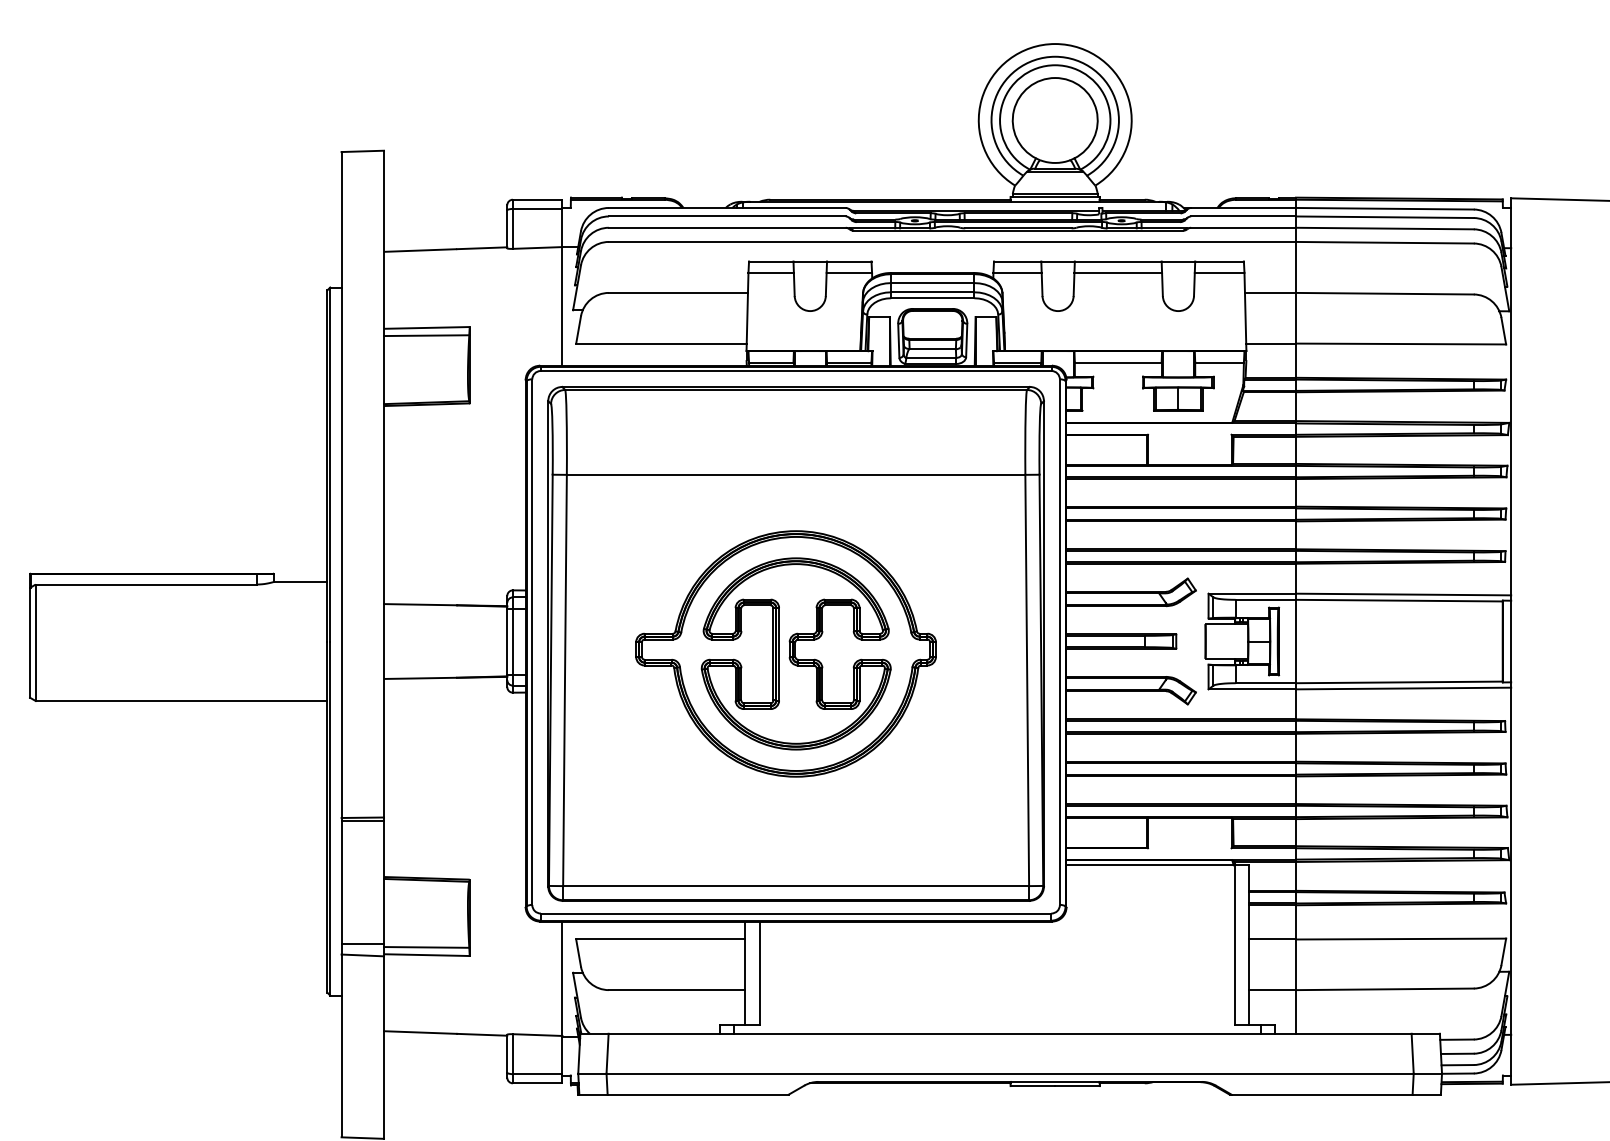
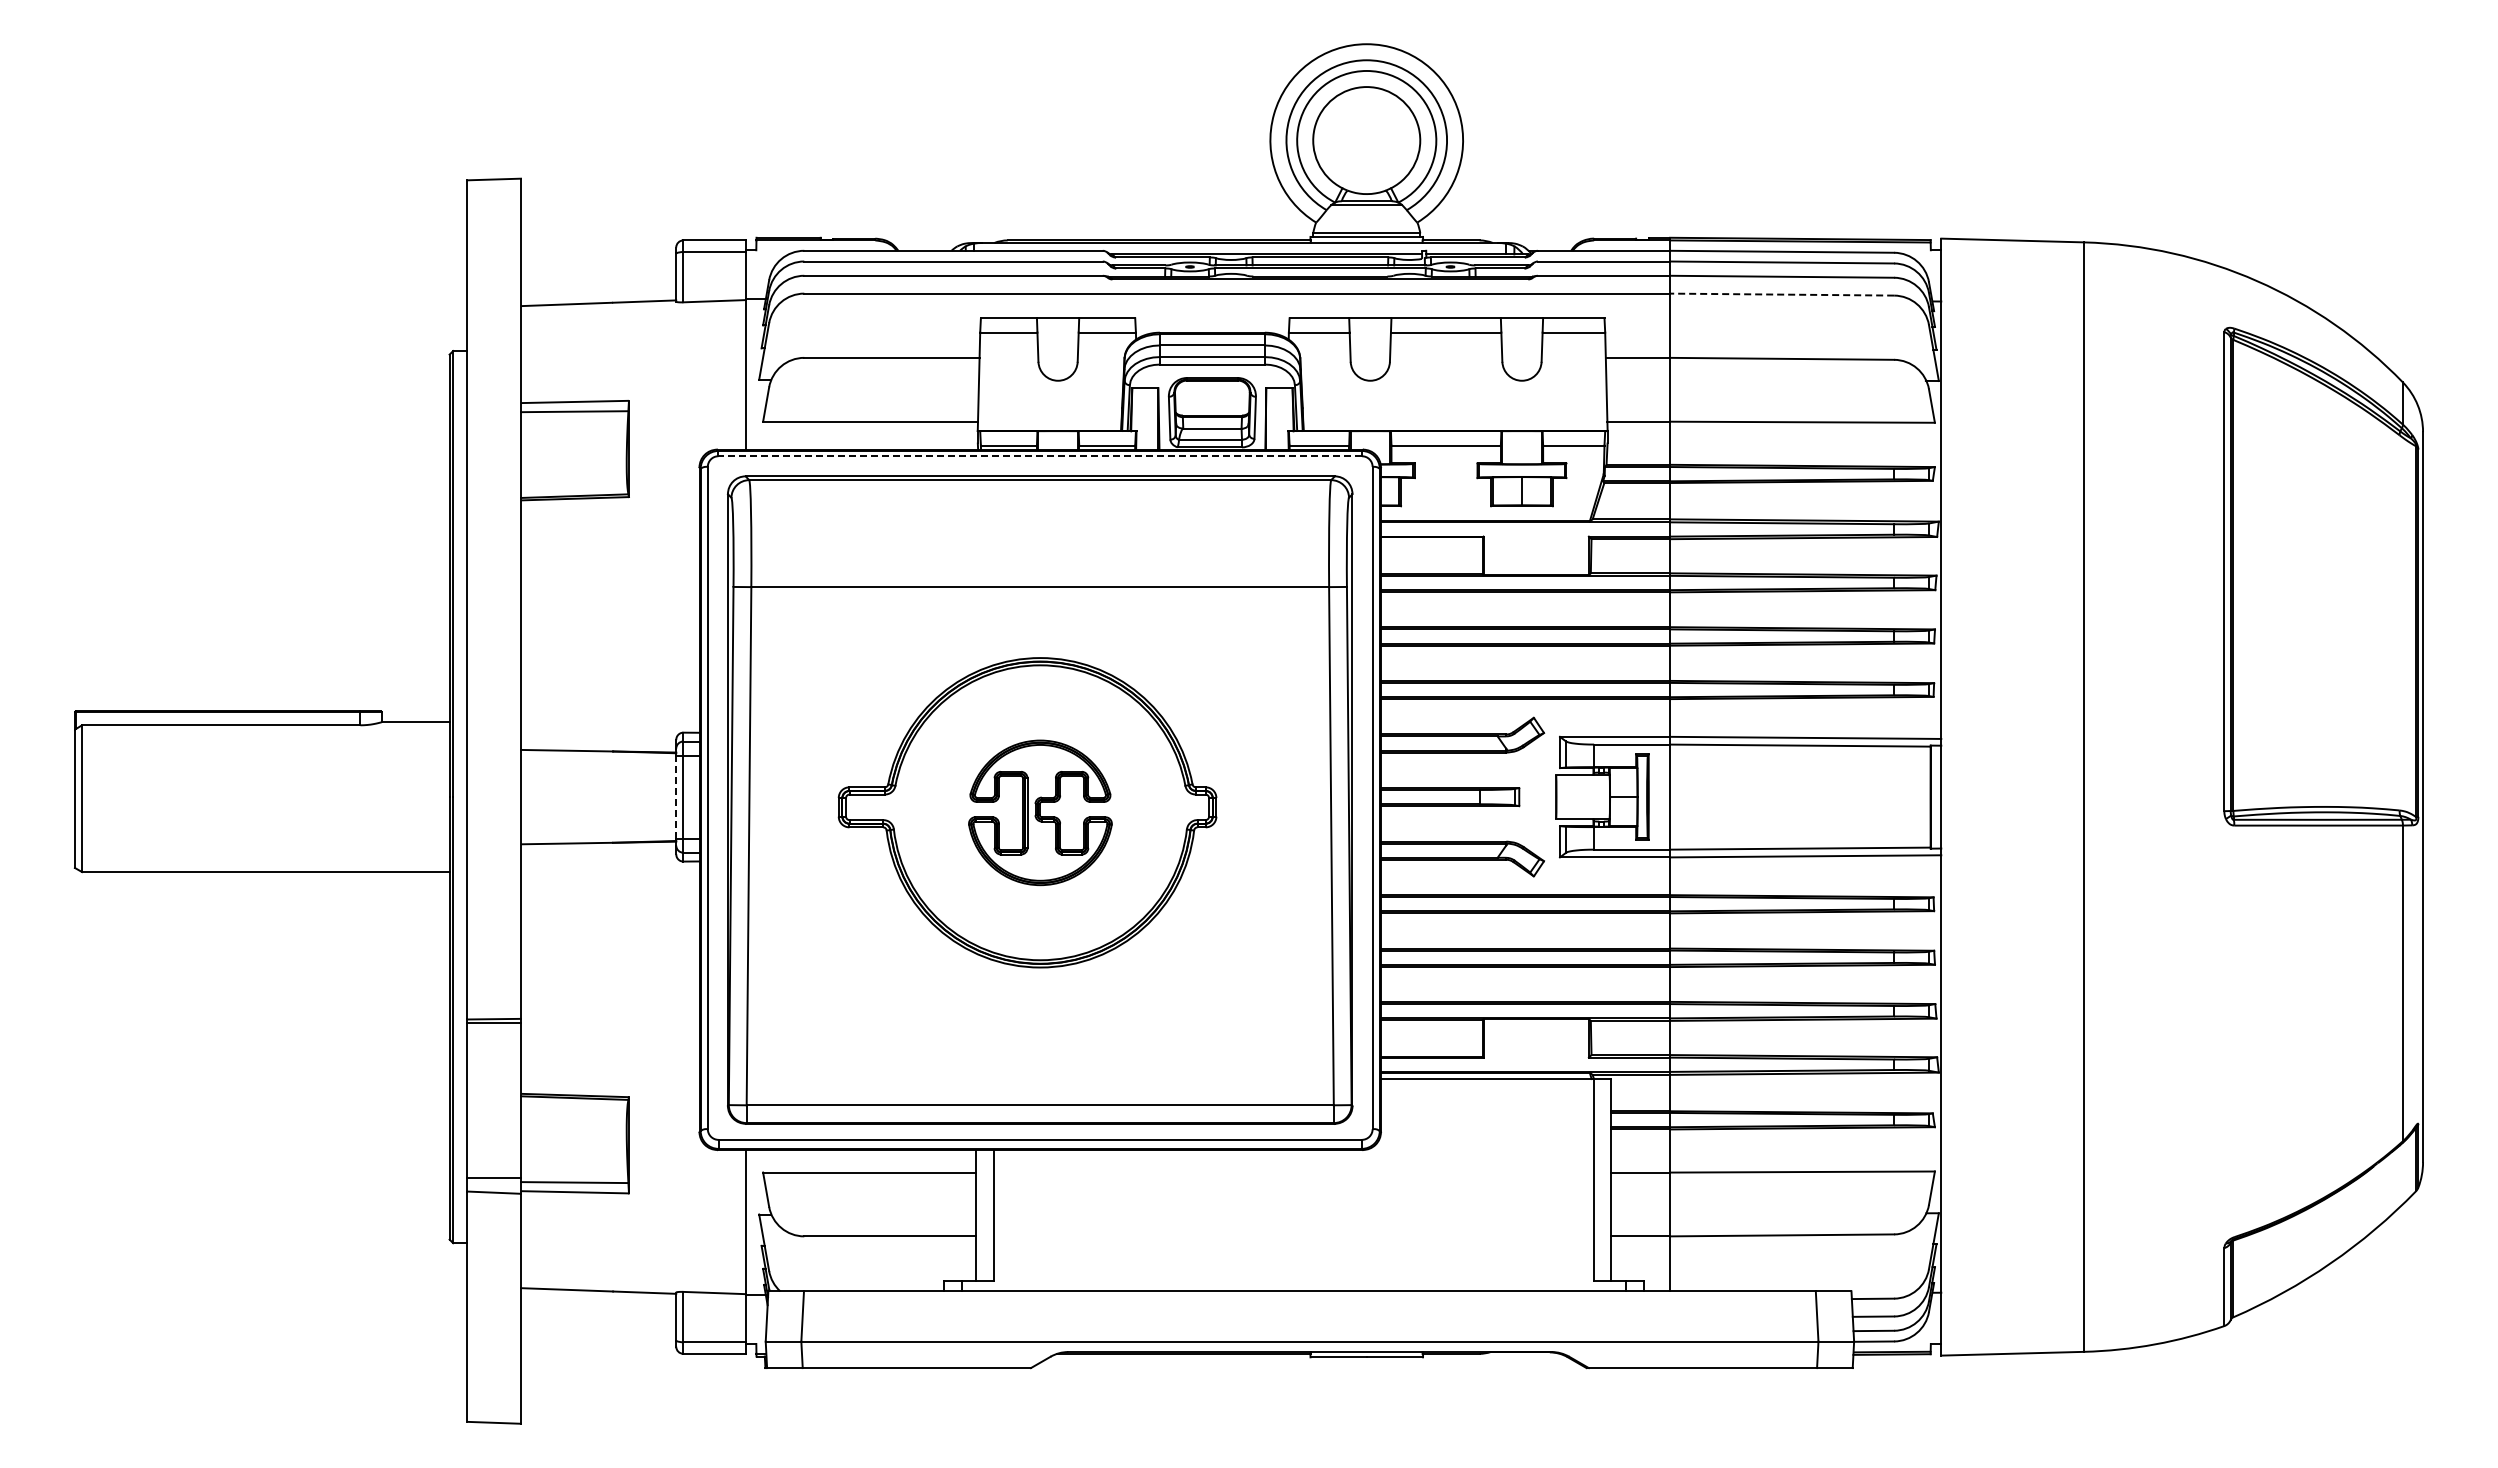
line: (1384, 242) -> (1781, 294), solid -> dashed
line: (796, 371) -> (1040, 456), solid -> dashed
line: (507, 641) -> (676, 797), solid -> dashed
part: (796, 653) -> (1040, 812), size x0.6

